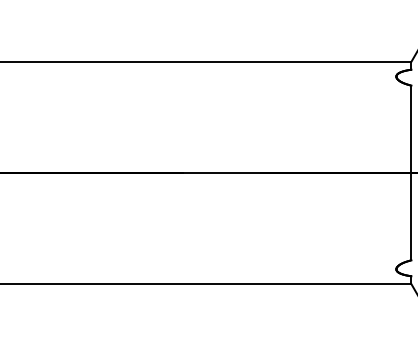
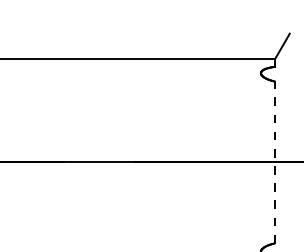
line: (411, 172) -> (274, 161), solid -> dashed

